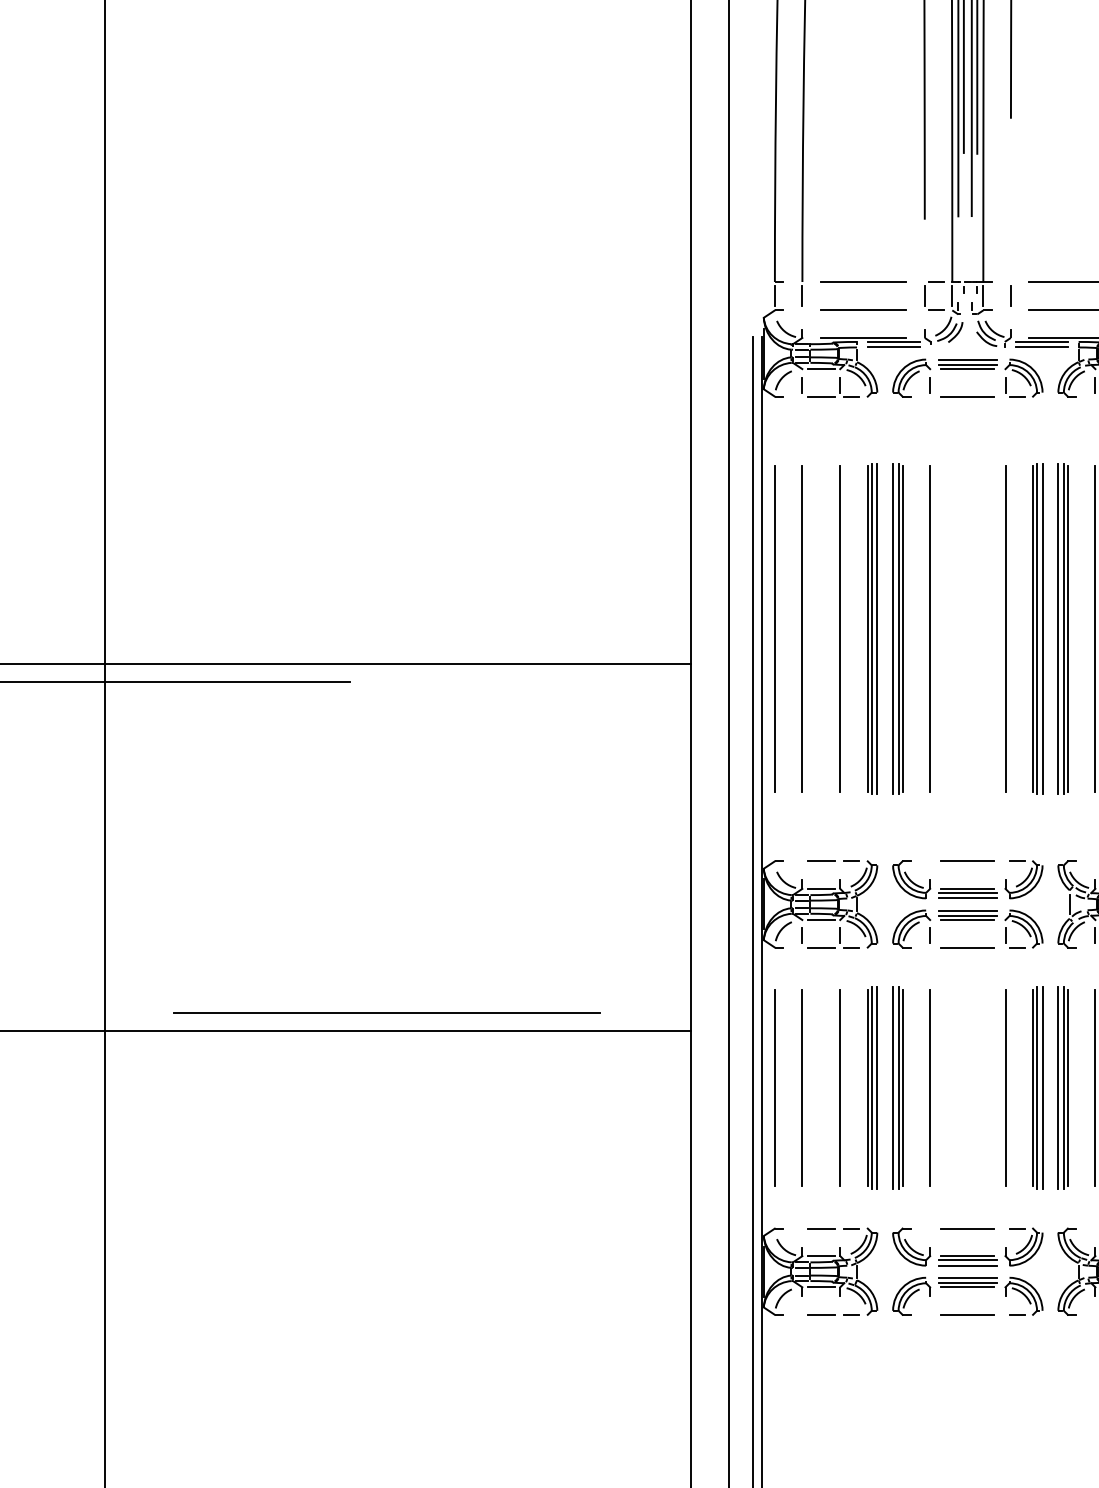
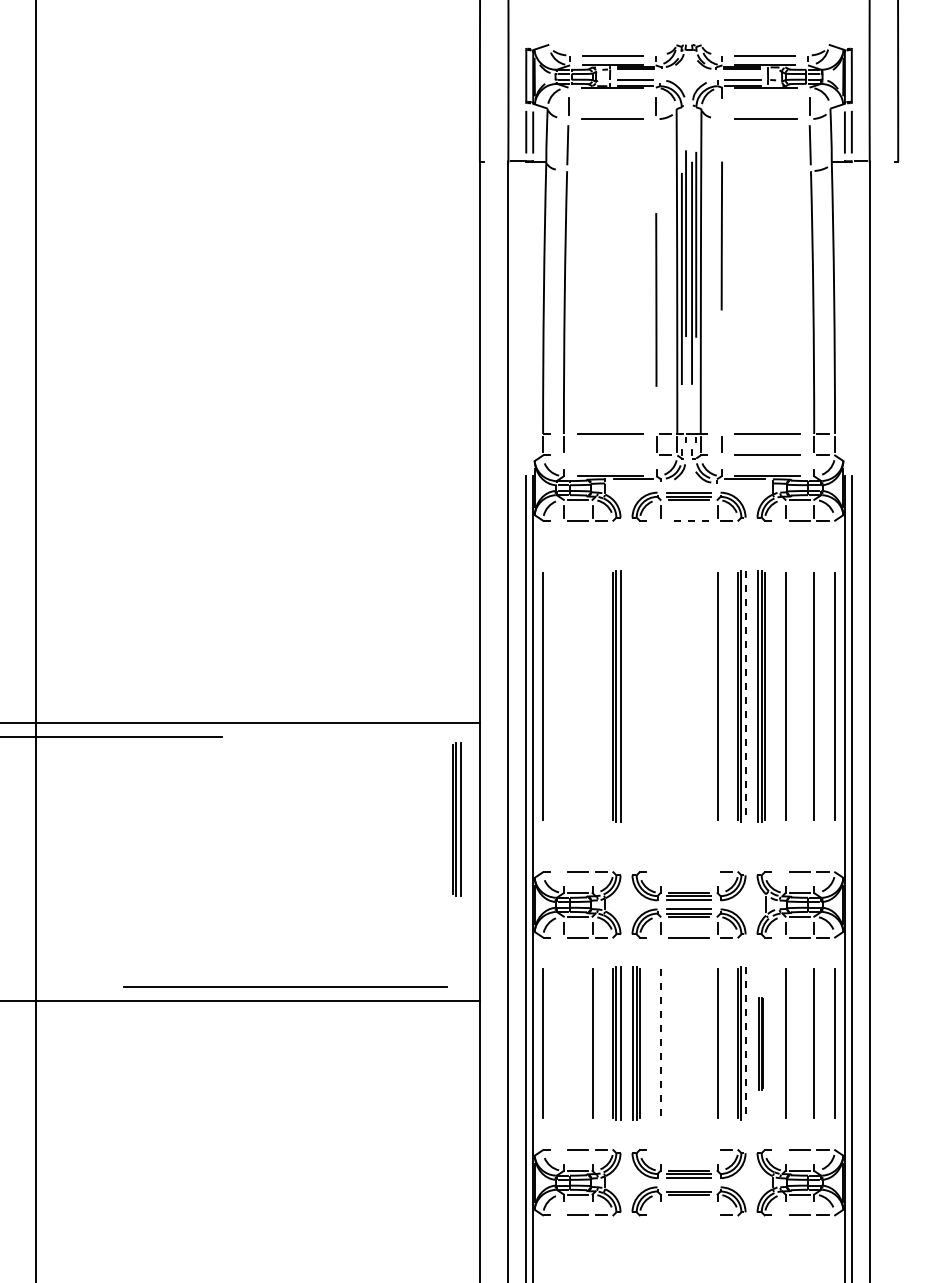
line: (862, 310) -> (609, 455), removed
line: (893, 347) -> (632, 483), removed
line: (1041, 347) -> (744, 483), removed
line: (968, 396) -> (689, 520), solid -> dashed
line: (801, 629) -> (563, 696), removed
line: (840, 629) -> (592, 696), removed
part: (898, 629) -> (636, 696), removed
line: (930, 629) -> (660, 696), removed
line: (1042, 629) -> (745, 696), solid -> dashed
part: (660, 791) -> (456, 819), added
line: (968, 861) -> (689, 872), removed
line: (386, 1012) -> (285, 986), moved
line: (801, 1087) -> (563, 1043), removed
line: (1042, 1087) -> (745, 1043), solid -> dashed
part: (1063, 1087) -> (761, 1043), size x0.6
line: (930, 1088) -> (660, 1044), solid -> dashed
line: (968, 1229) -> (689, 1150), removed
line: (967, 1278) -> (688, 1187), removed
line: (968, 1315) -> (689, 1215), removed

